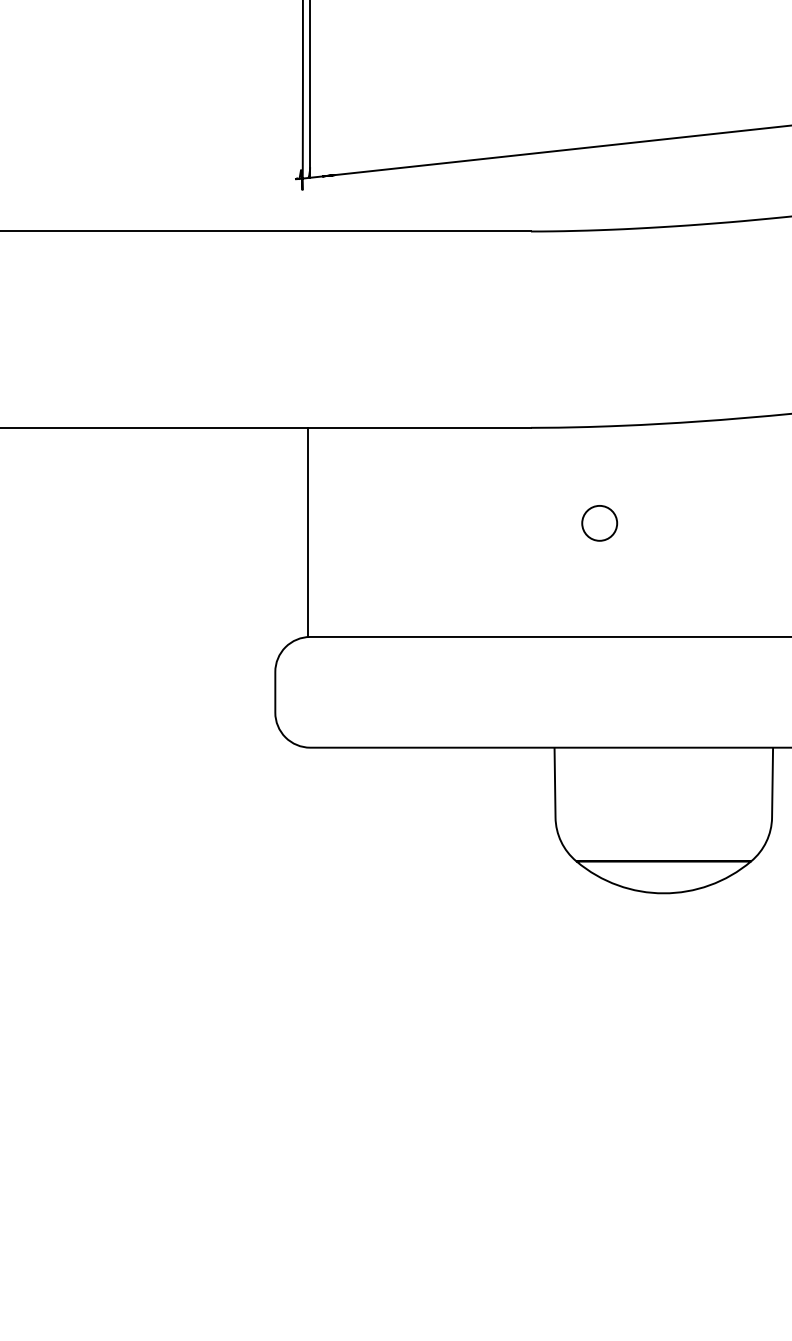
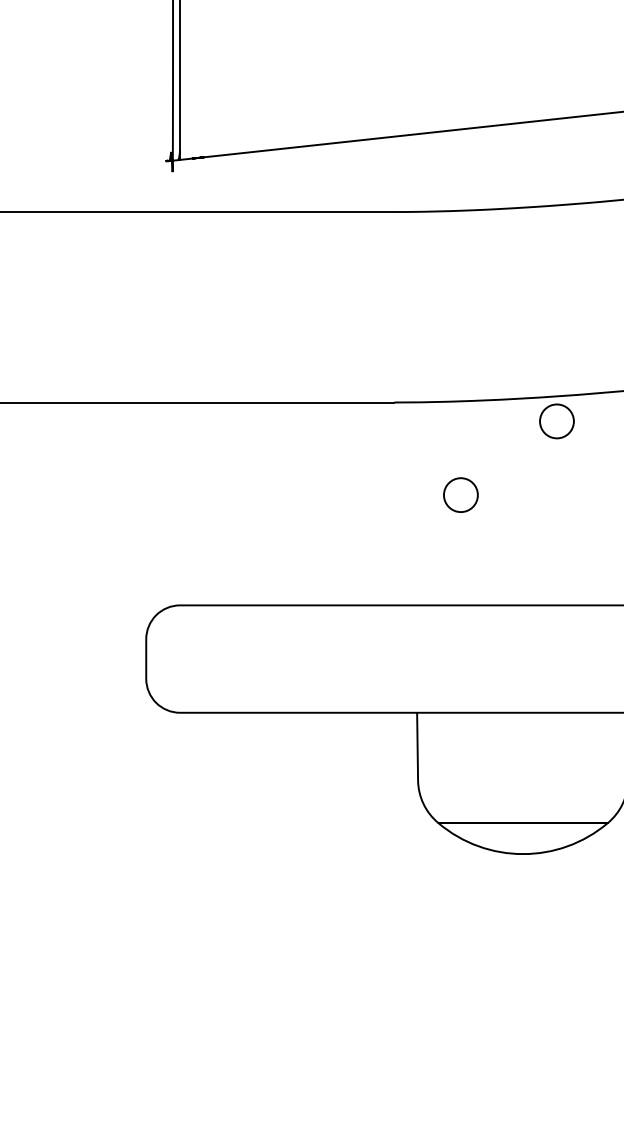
circle: (698, 447) -> (556, 421), added
line: (308, 532) -> (178, 504), removed

